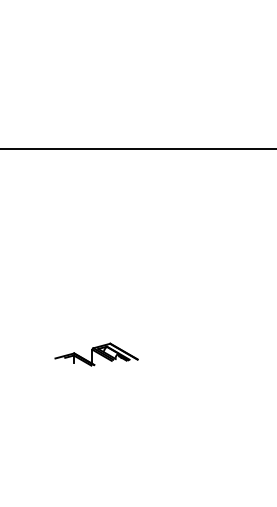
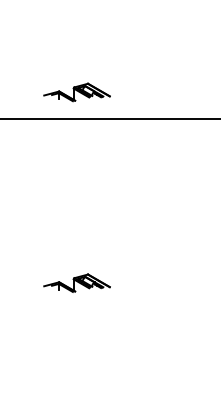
part: (96, 115) -> (76, 92), added

